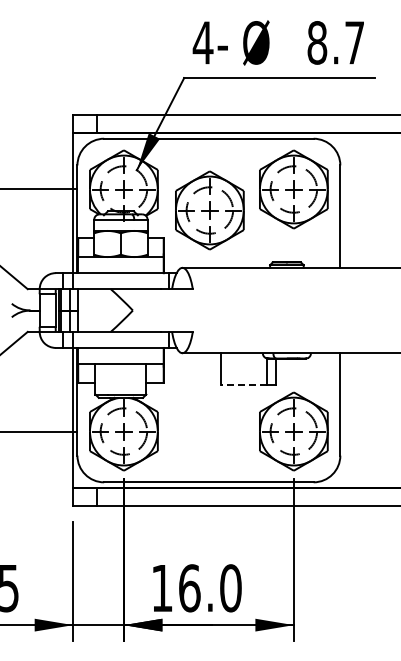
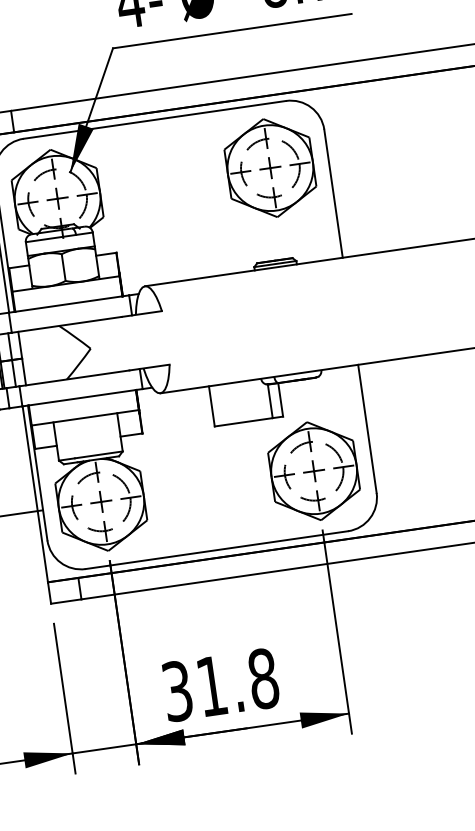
part: (209, 210) -> (168, 209), removed
line: (243, 385) -> (242, 422), dashed -> solid
text: (196, 588) -> (220, 685), 16.0 -> 31.8

